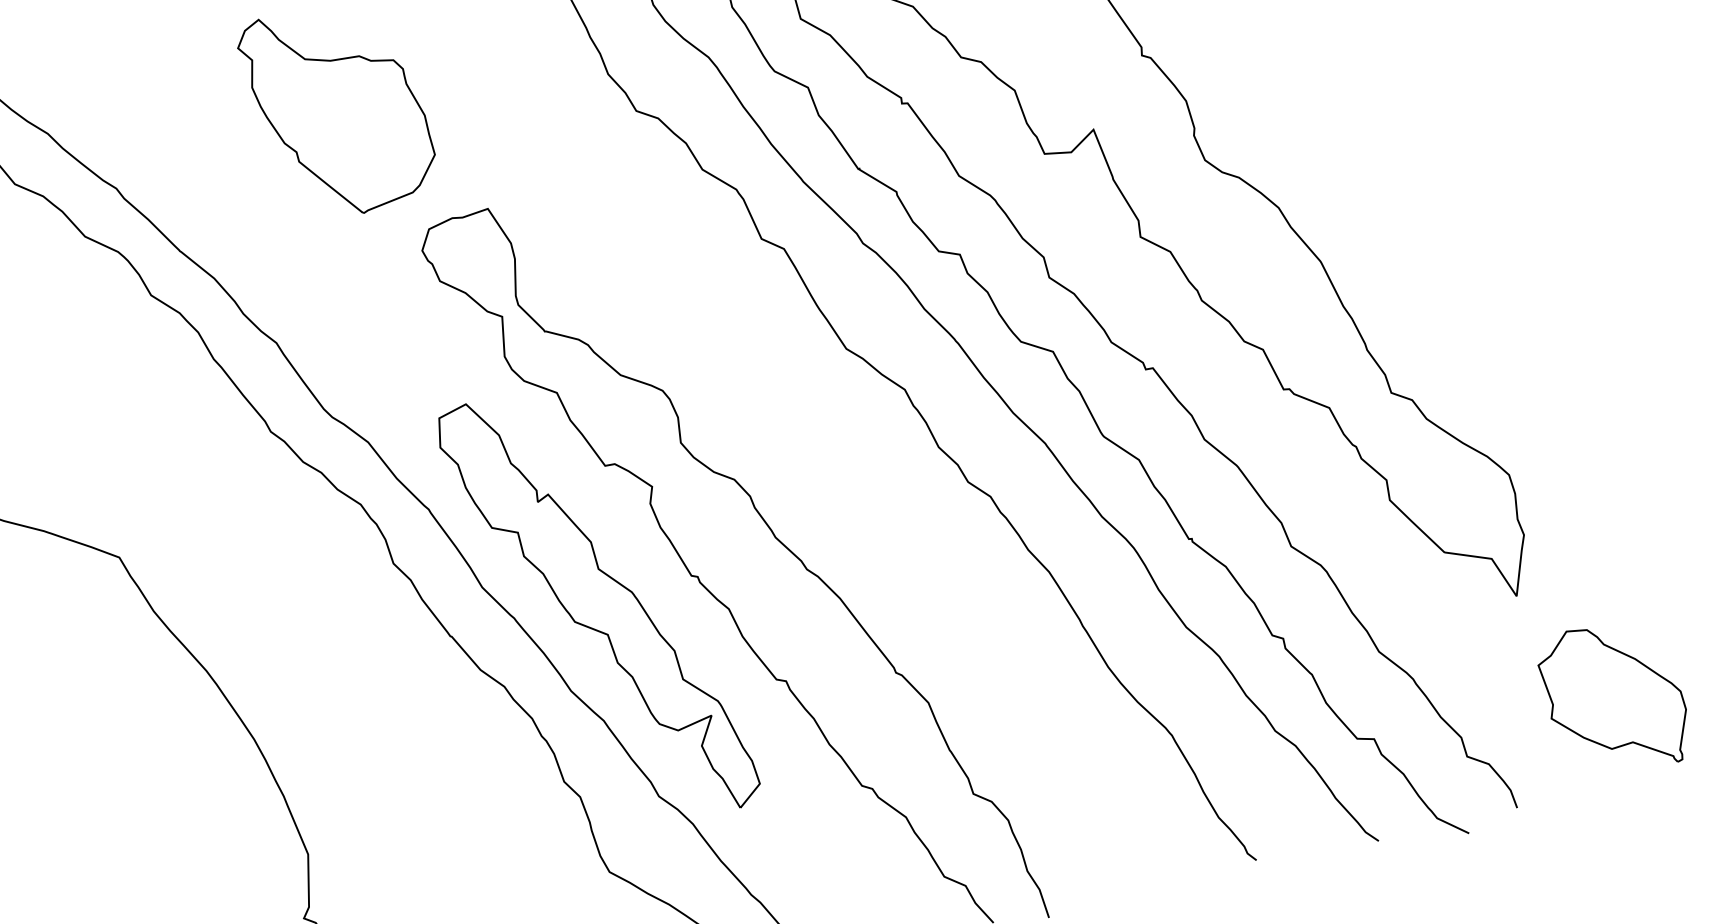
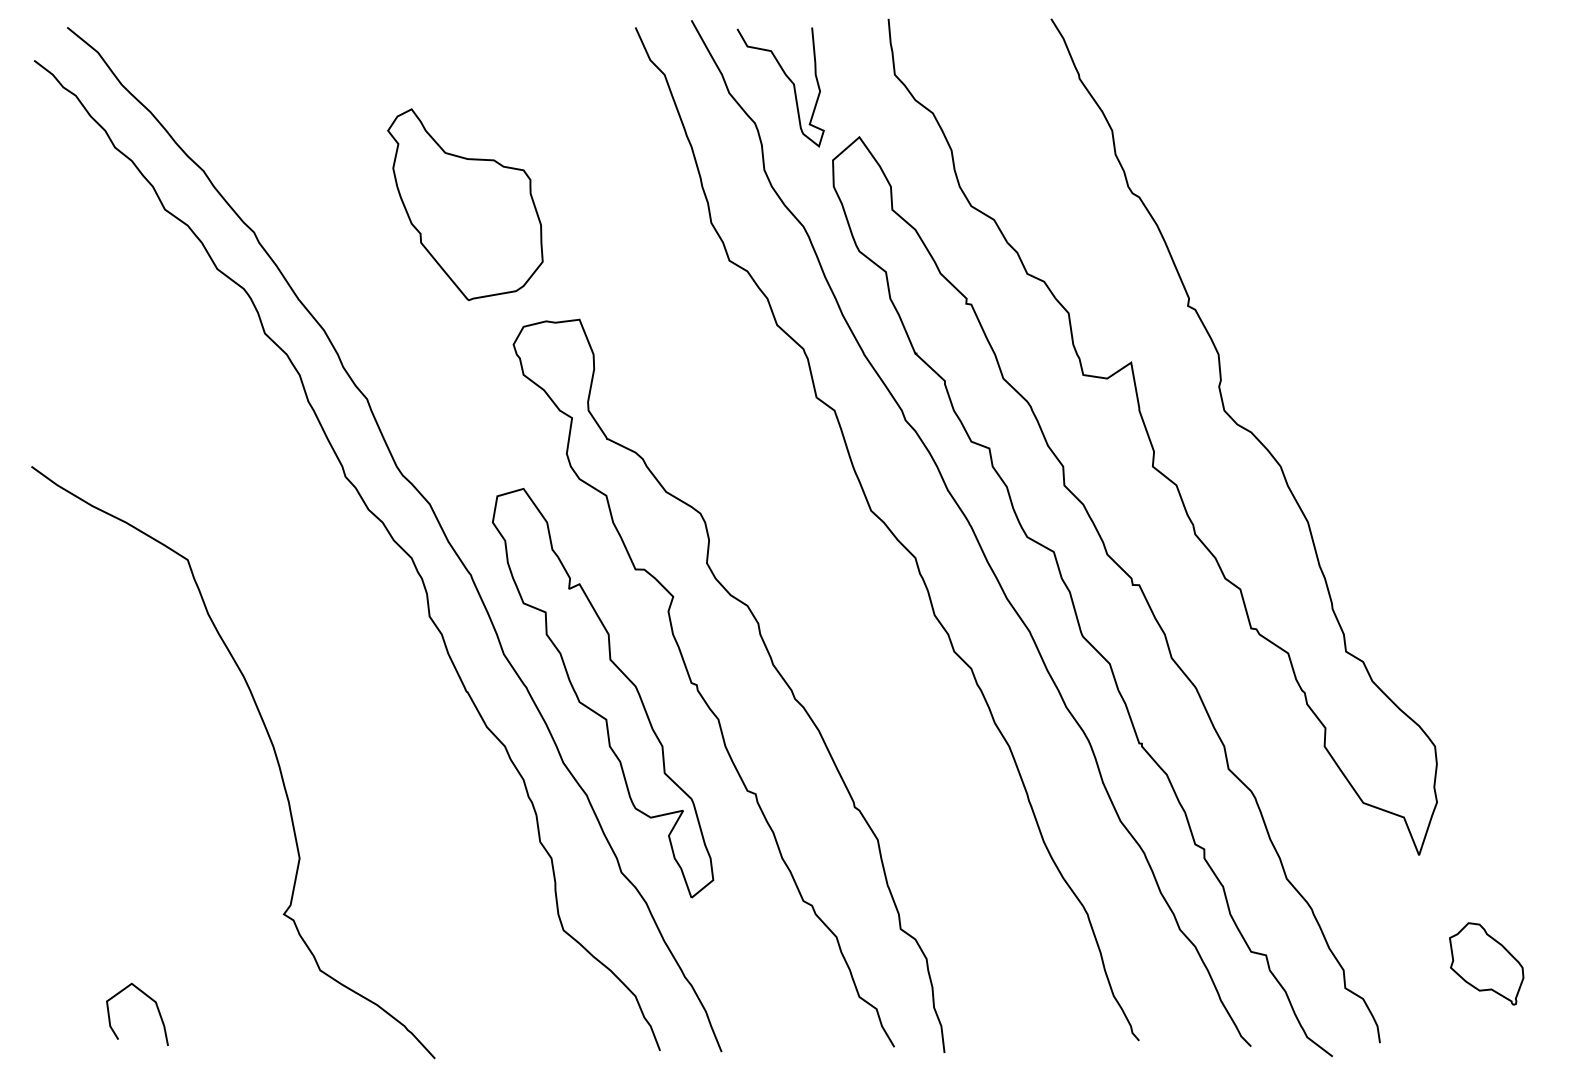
part: (1614, 697) -> (1486, 963), size x0.6

